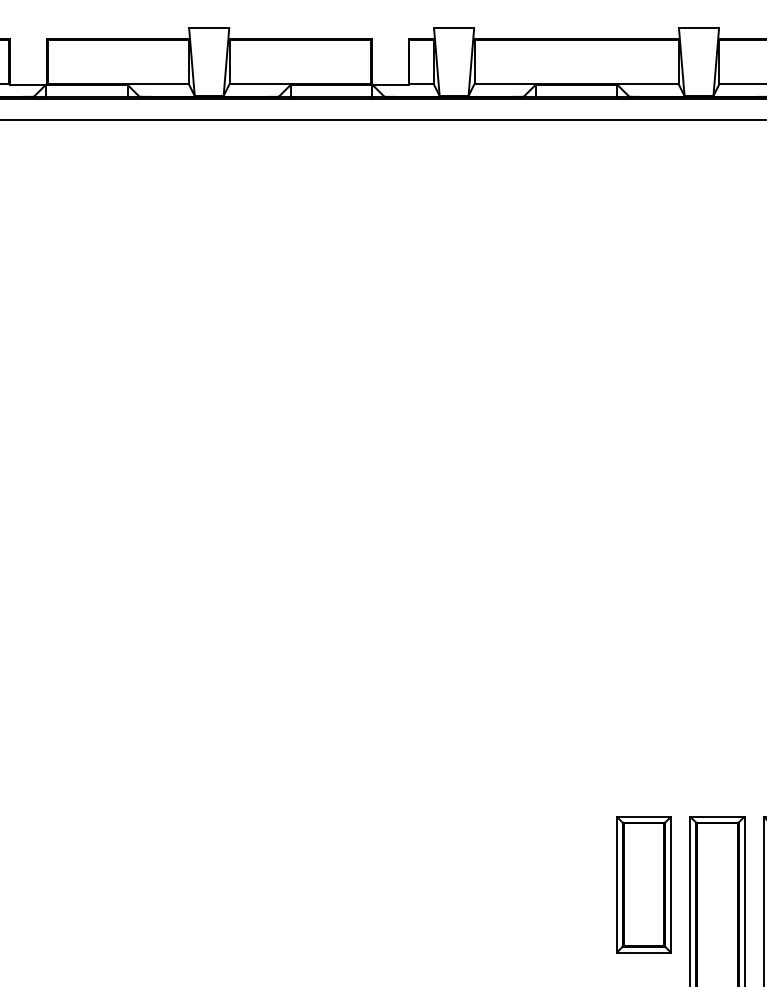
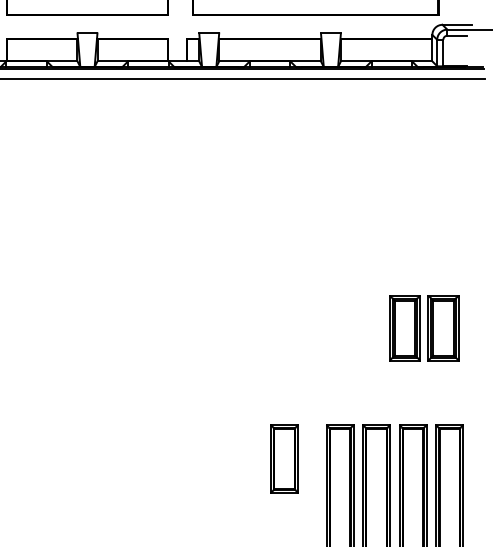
part: (643, 883) -> (284, 458), moved

